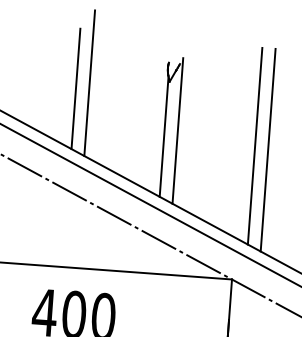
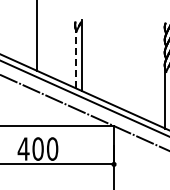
line: (75, 88) -> (30, 38), removed
line: (163, 136) -> (75, 58), solid -> dashed
line: (255, 145) -> (120, 59), removed
line: (269, 150) -> (127, 61), removed

